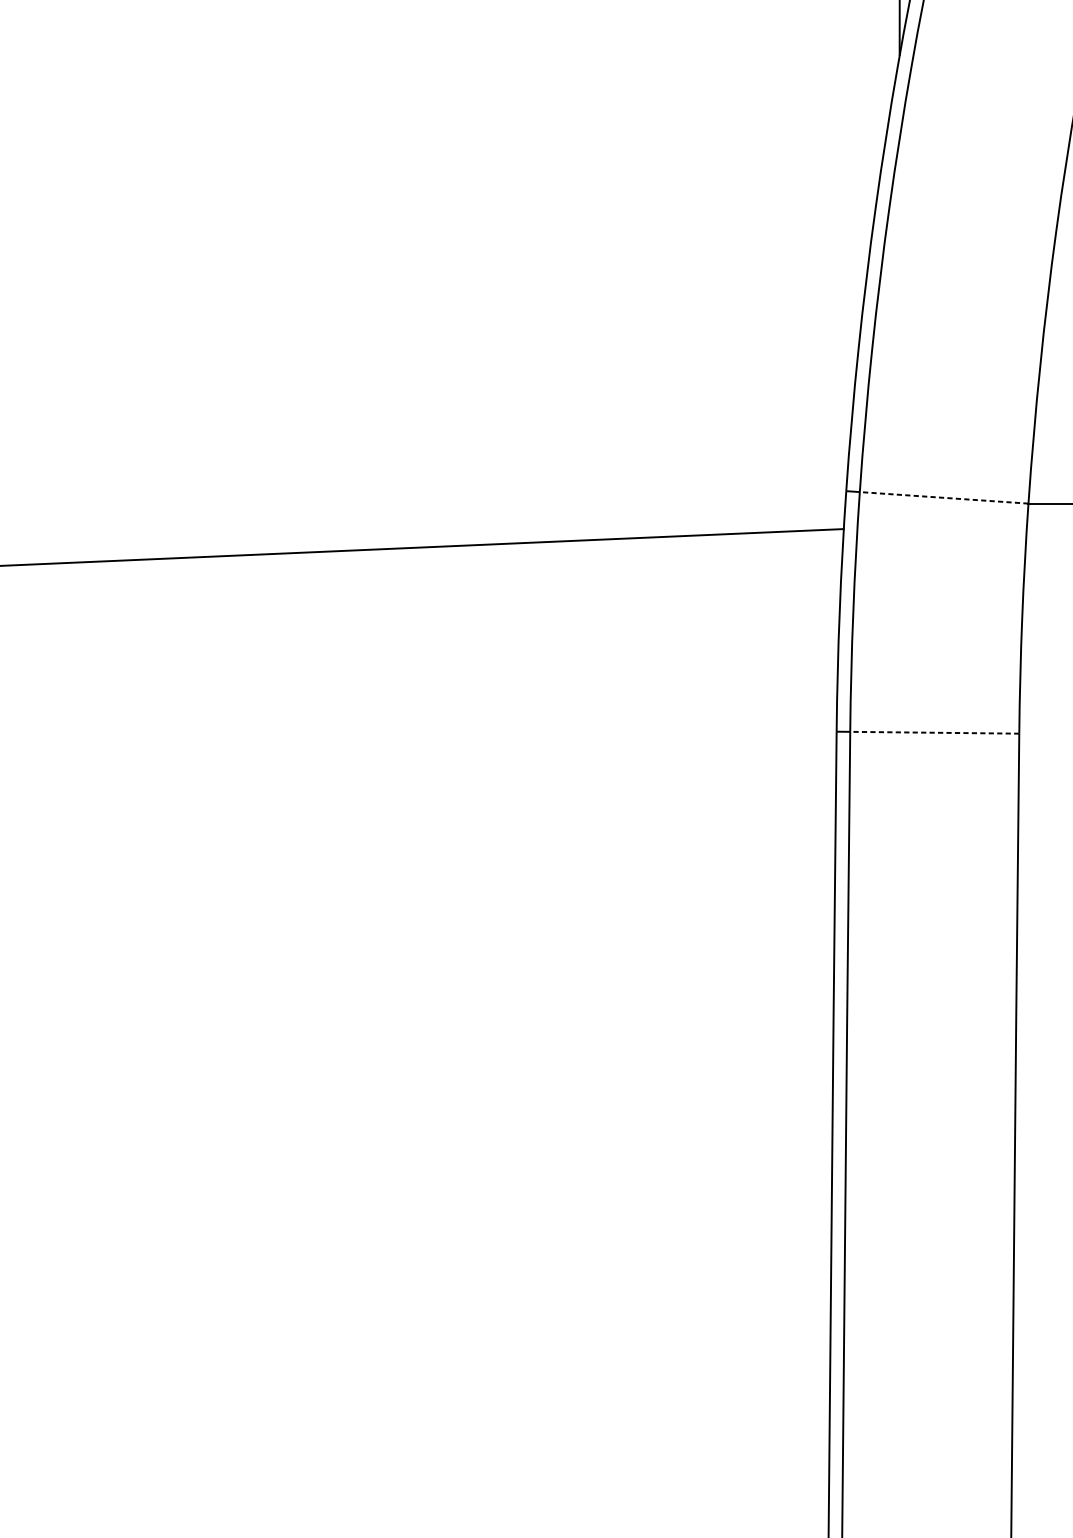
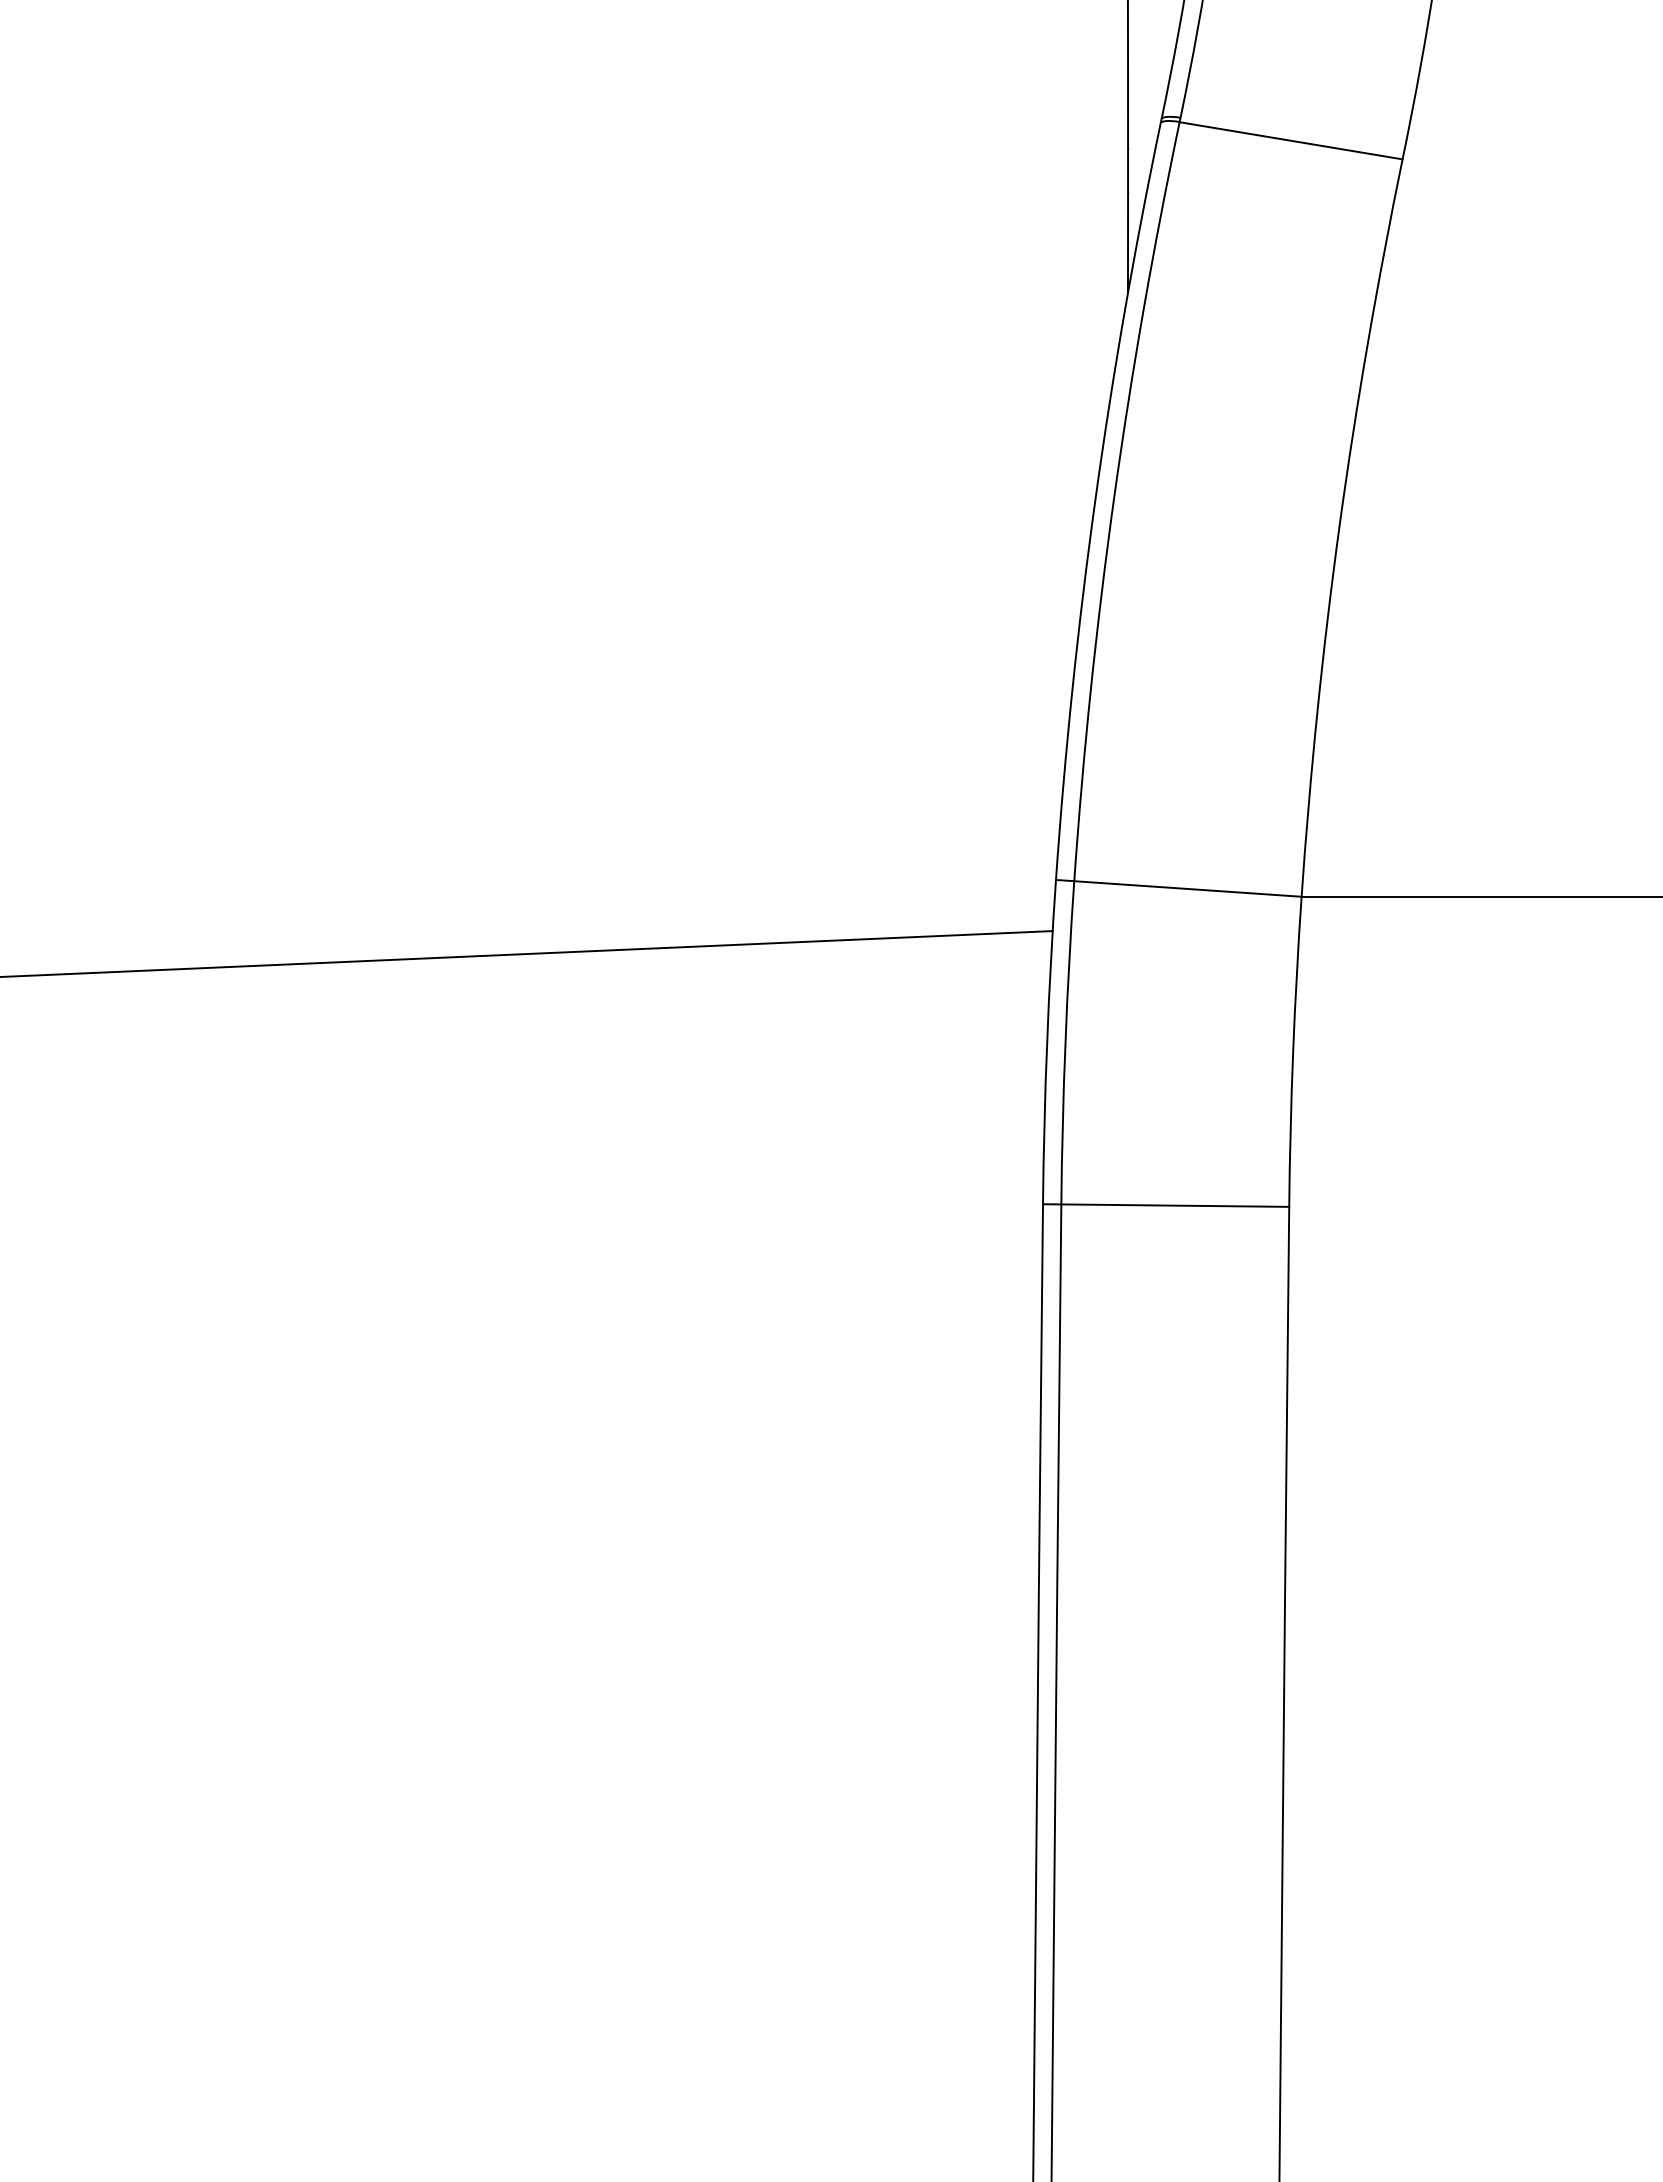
line: (943, 497) -> (1187, 888), dashed -> solid
line: (934, 732) -> (1175, 1205), dashed -> solid

